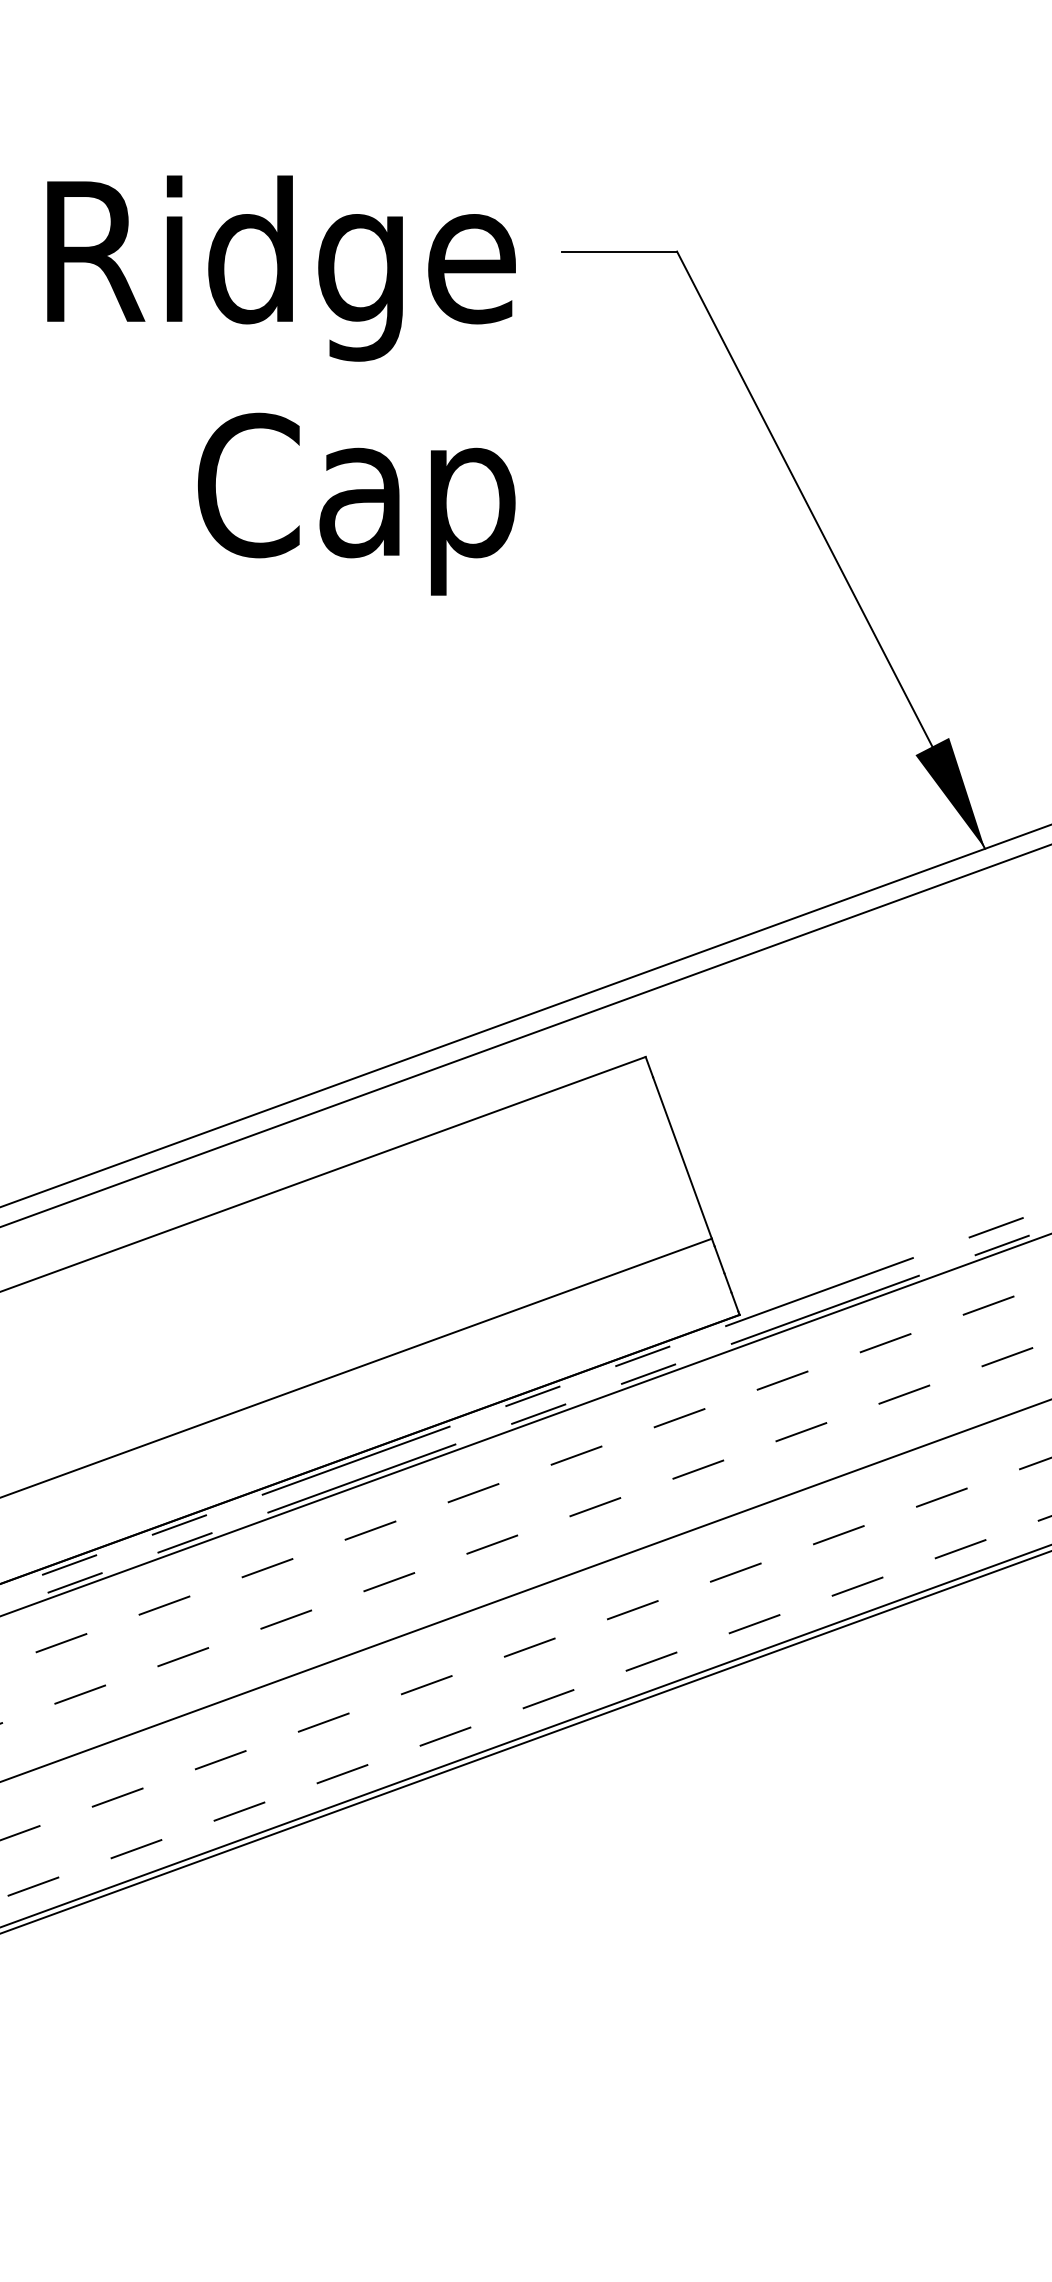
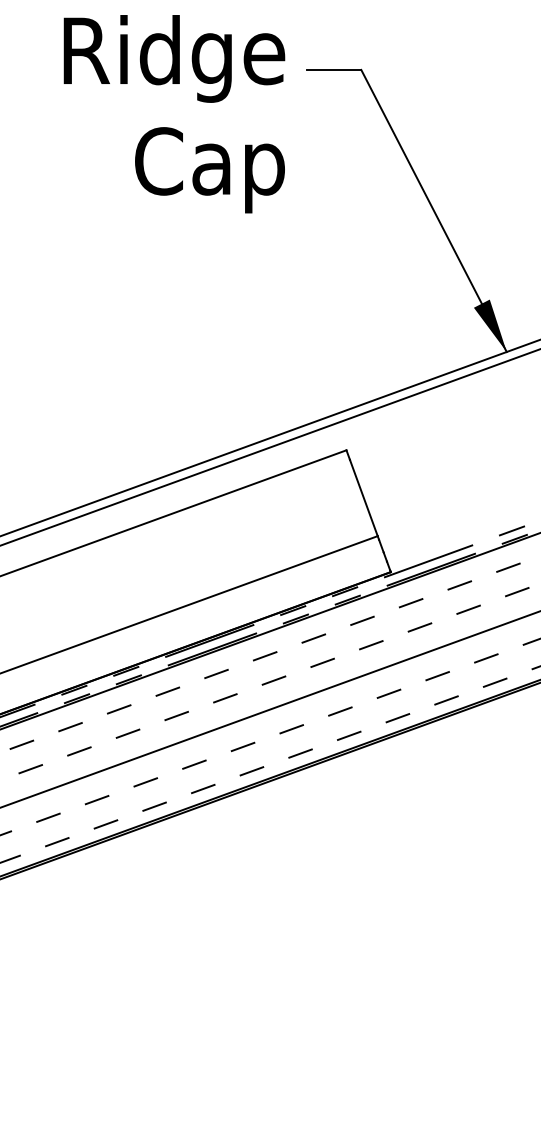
text: (281, 386) -> (174, 114), moved

